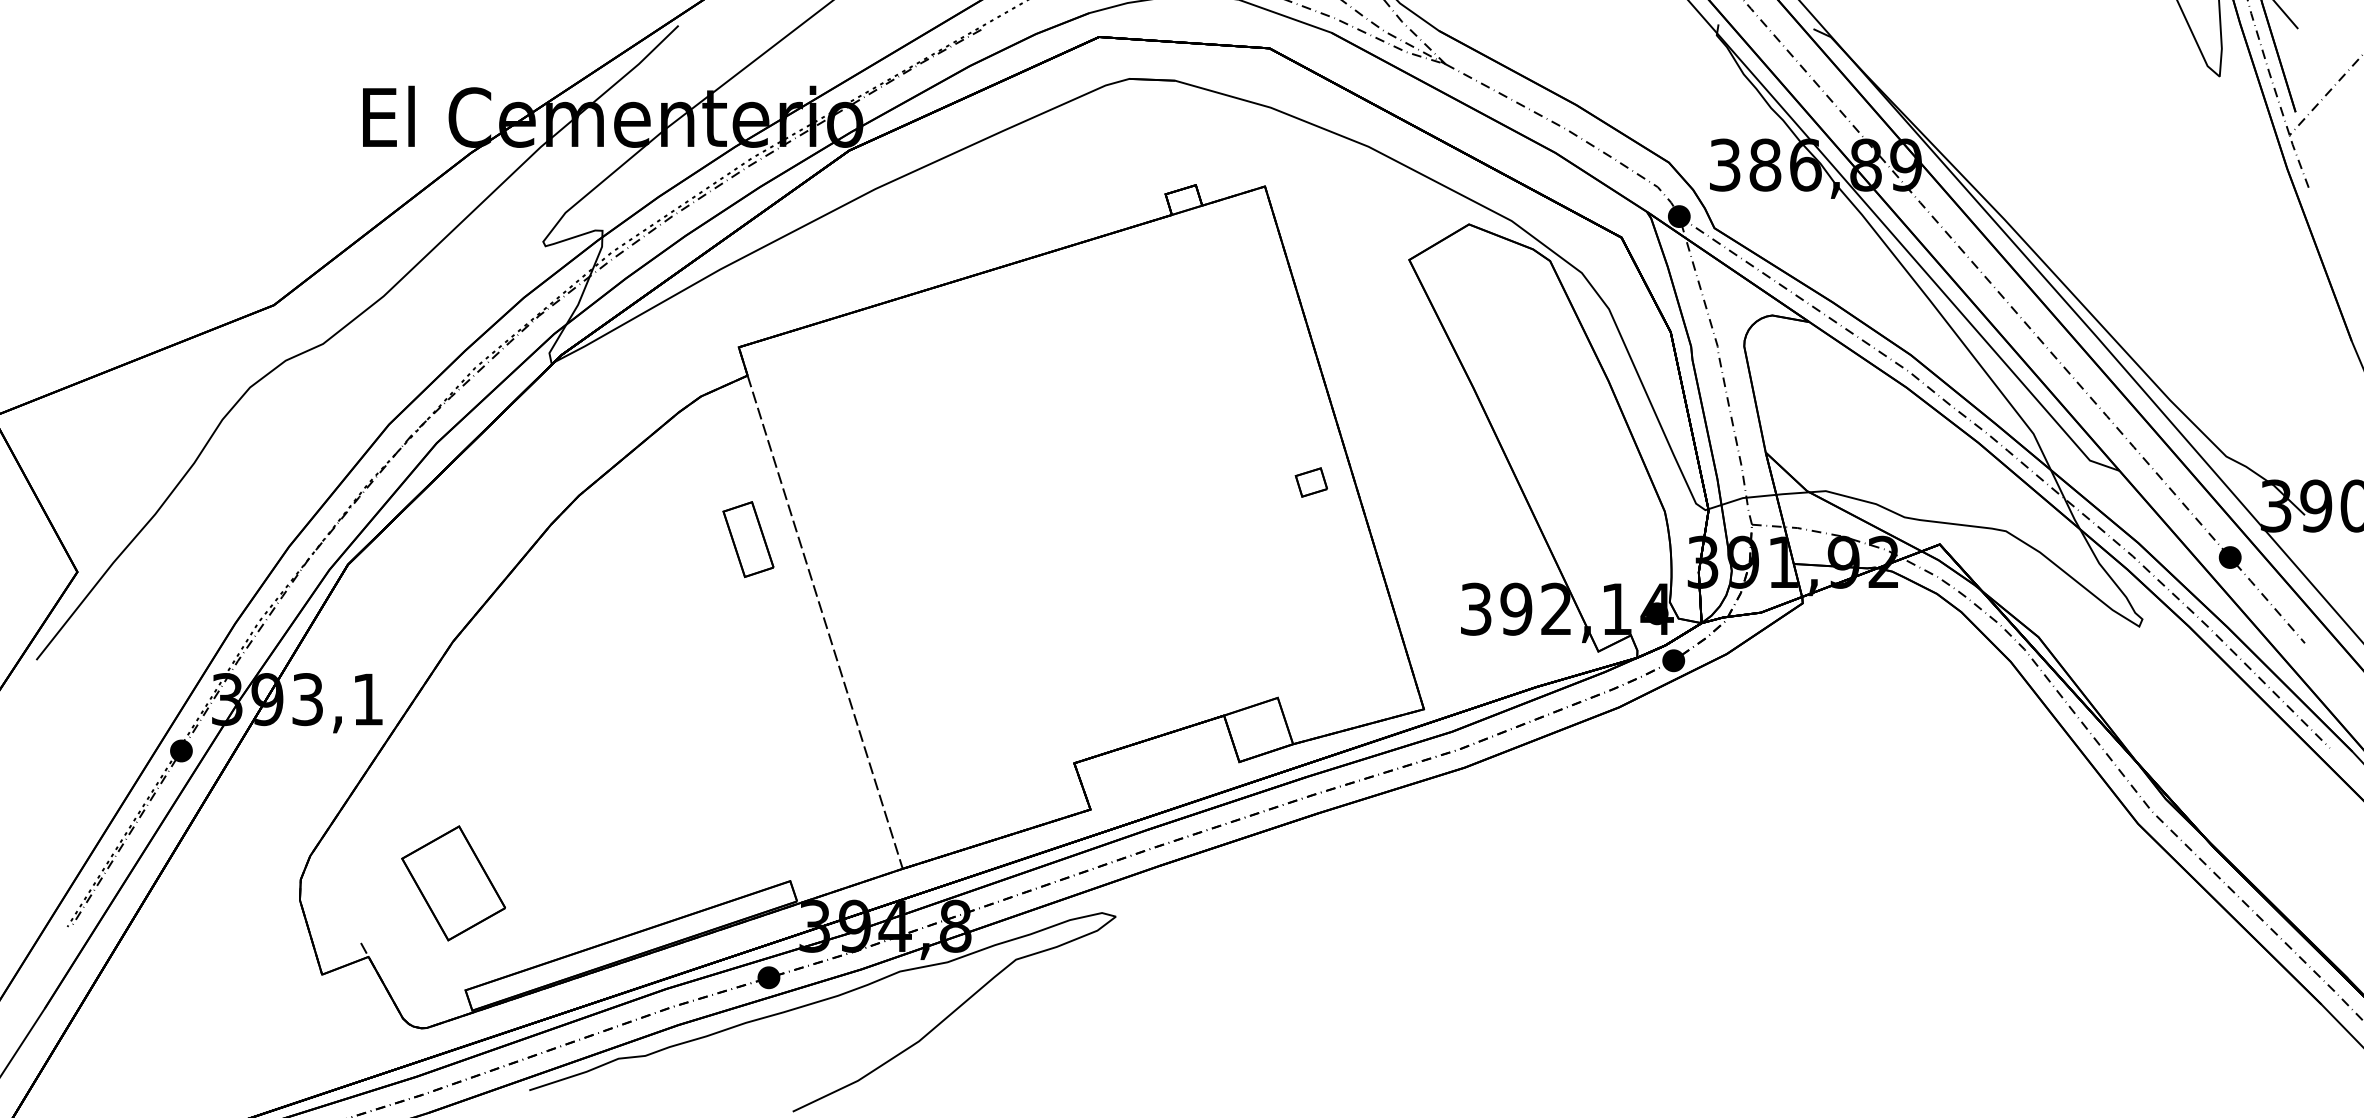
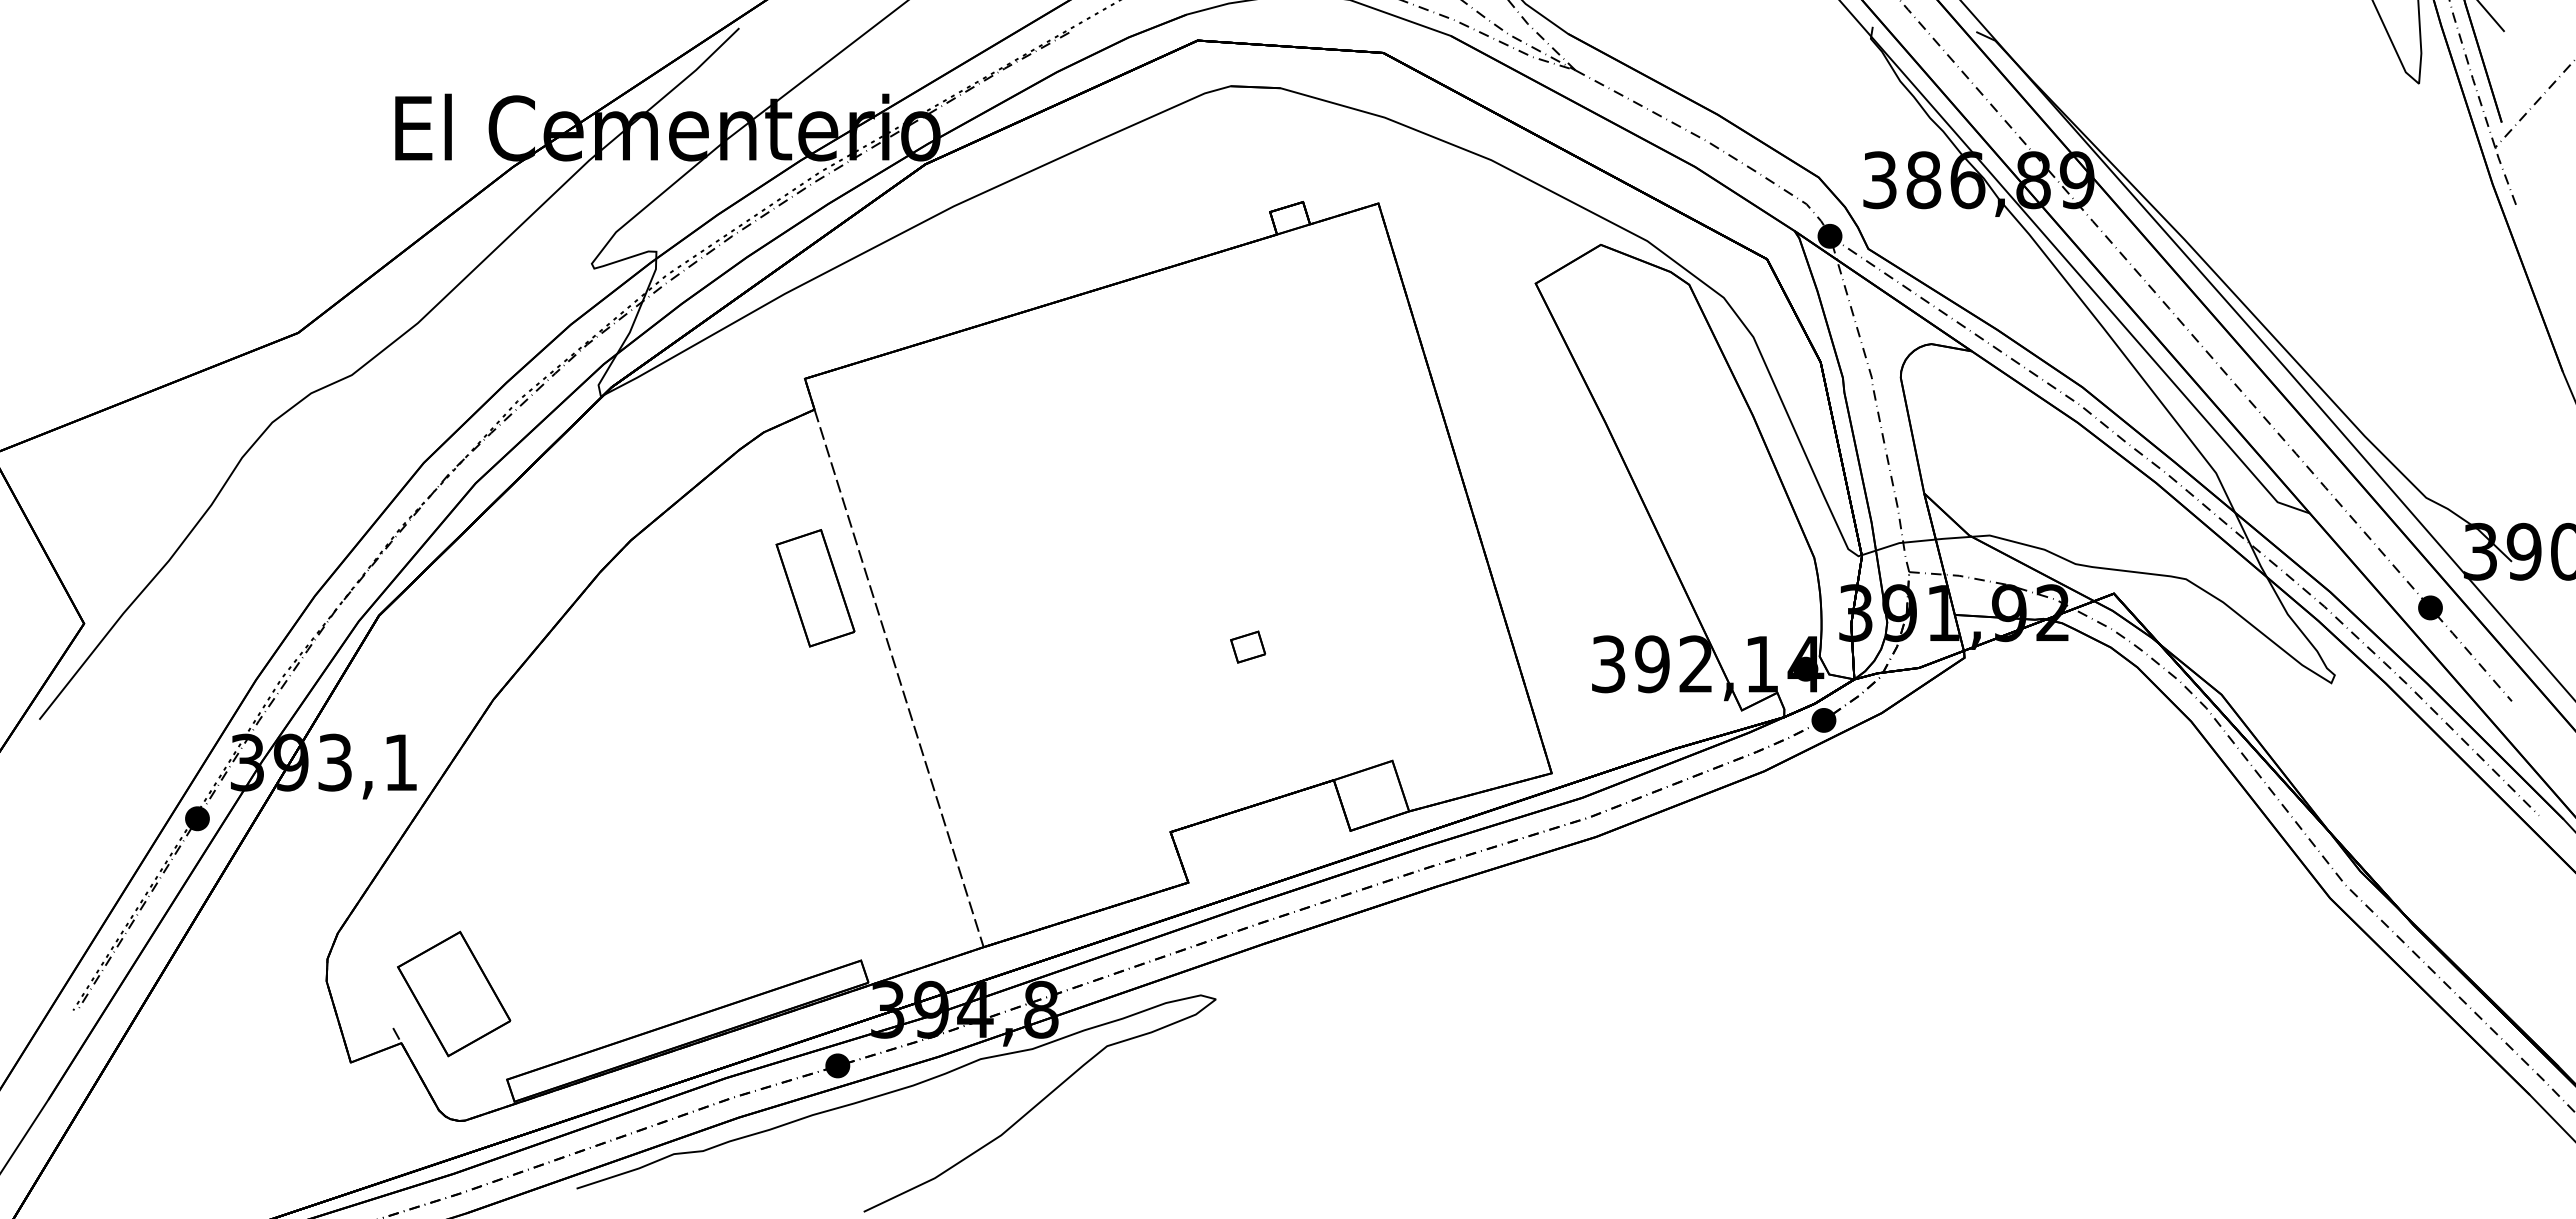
part: (1311, 481) -> (1248, 646), moved
part: (748, 539) -> (815, 588), size x1.43
part: (453, 882) -> (454, 993), moved

